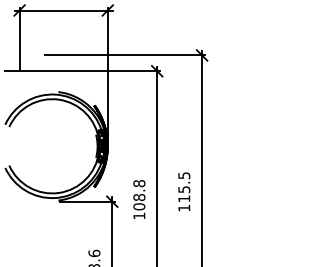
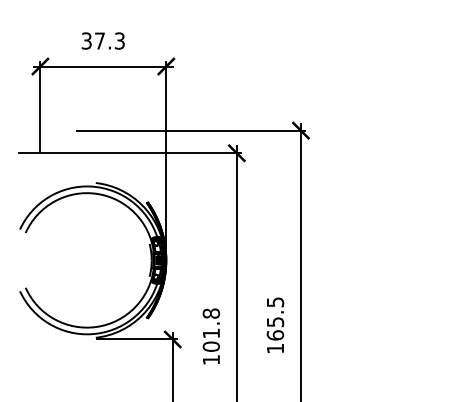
text: (139, 197) -> (211, 333), 108.8 -> 101.8
text: (184, 198) -> (275, 335), 115.5 -> 165.5

